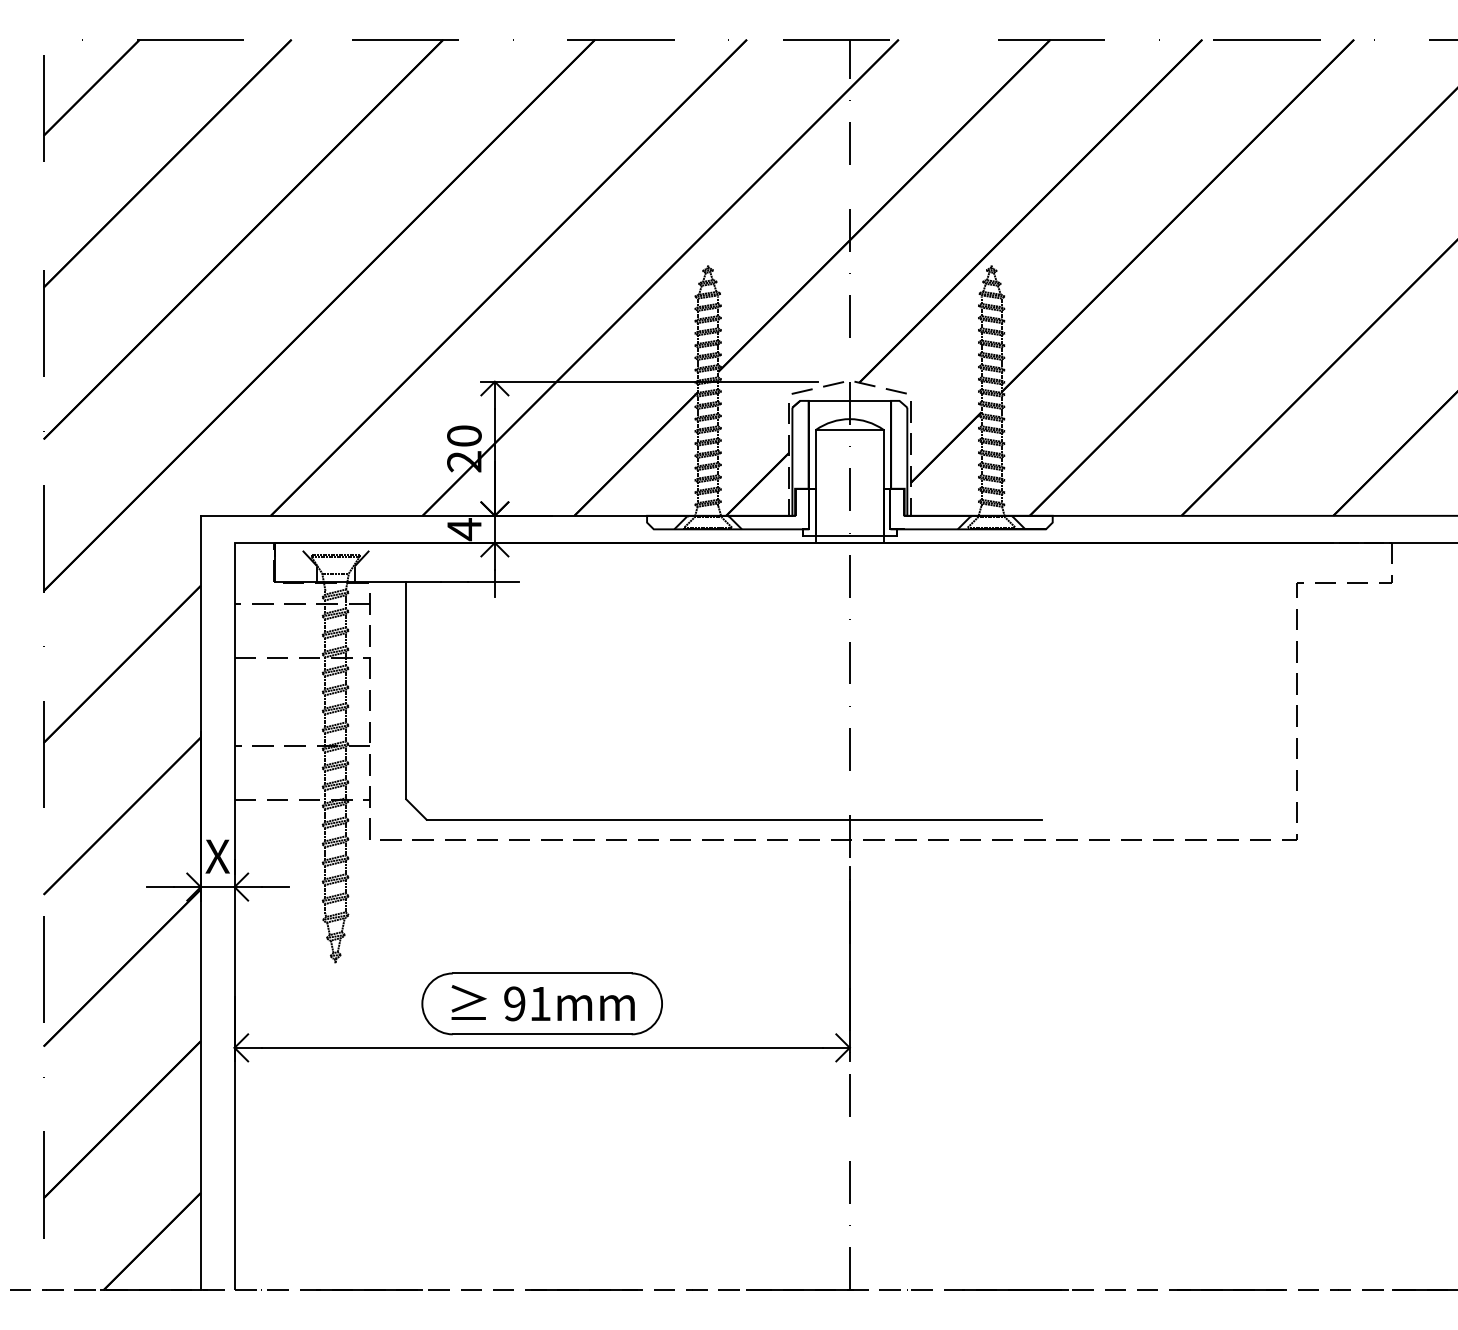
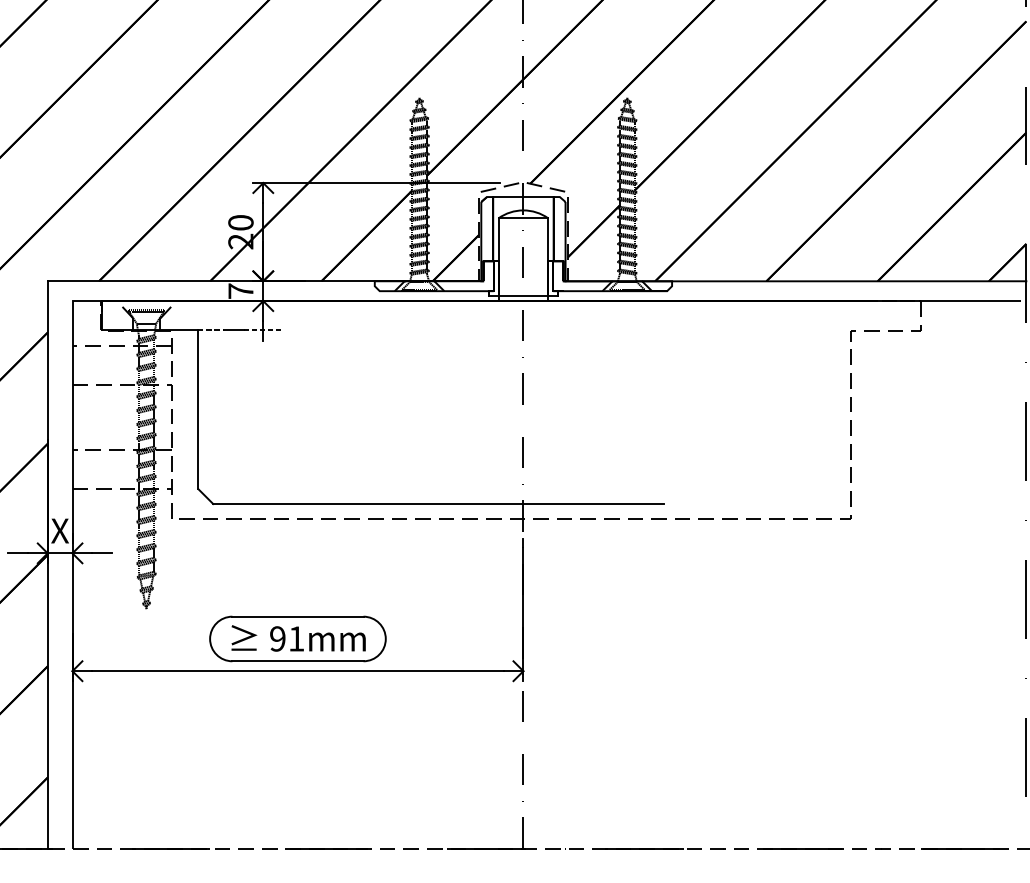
text: (464, 529) -> (240, 291), 4 -> 7
line: (424, 582) -> (211, 330), solid -> dashed
line: (493, 582) -> (262, 330), solid -> dashed

